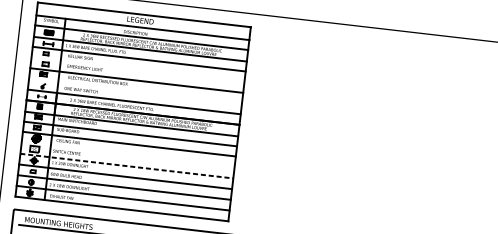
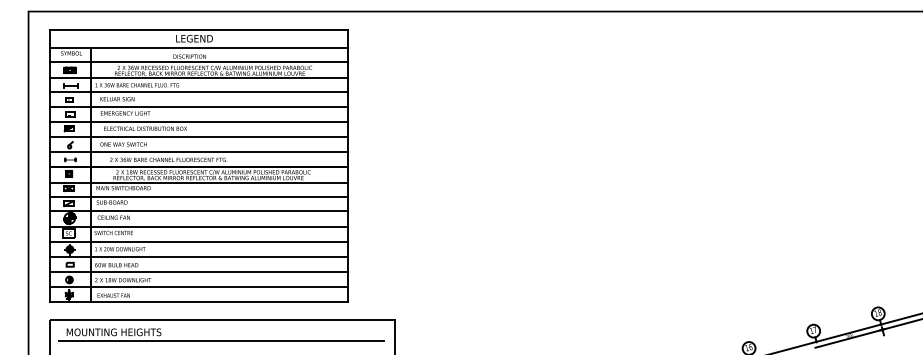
line: (137, 69) -> (198, 106), added
line: (135, 91) -> (198, 137), added
line: (127, 155) -> (198, 227), added
line: (127, 166) -> (199, 242), dashed -> solid

